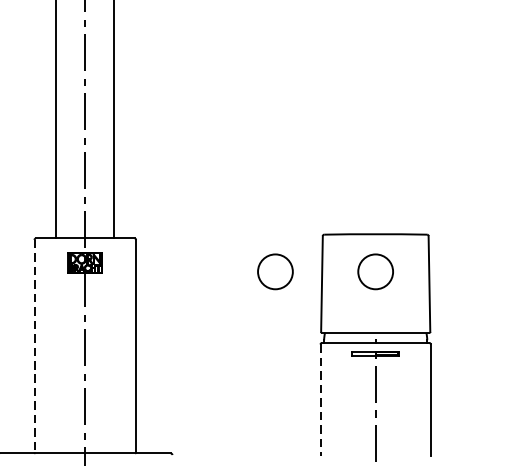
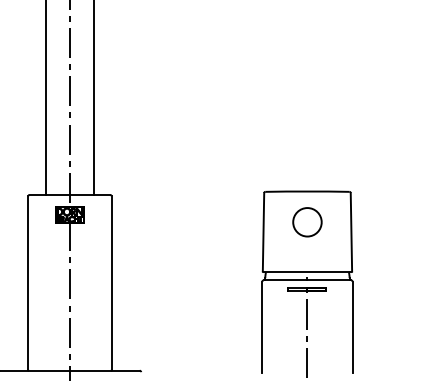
circle: (275, 272) -> (225, 222), removed
line: (34, 346) -> (28, 283), dashed -> solid
line: (320, 400) -> (262, 327), dashed -> solid

